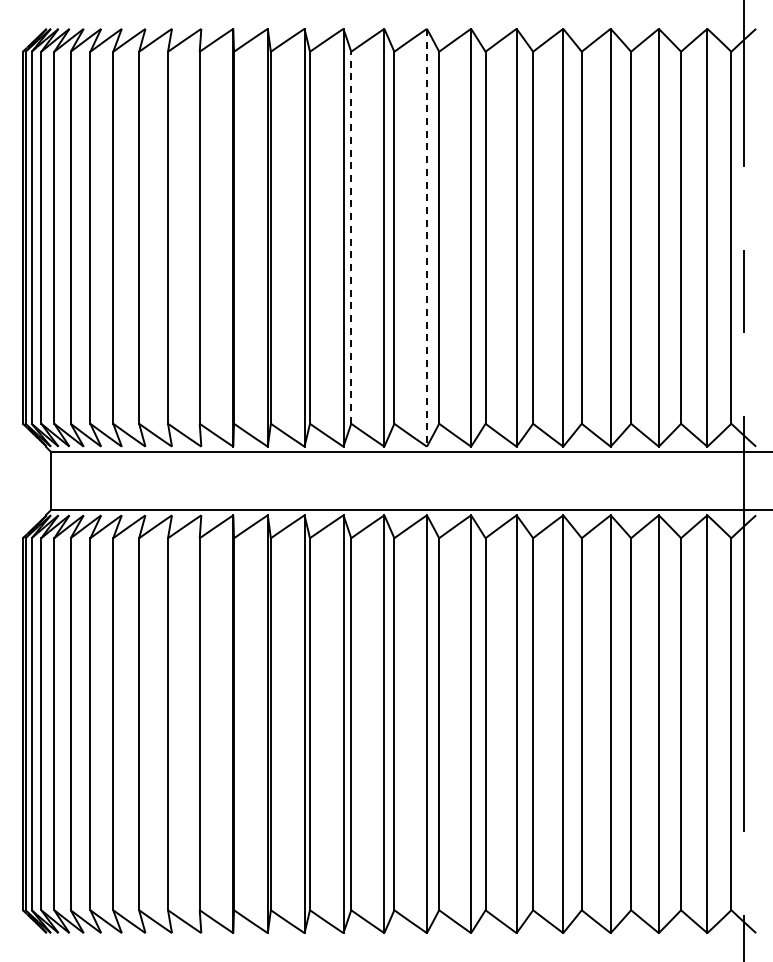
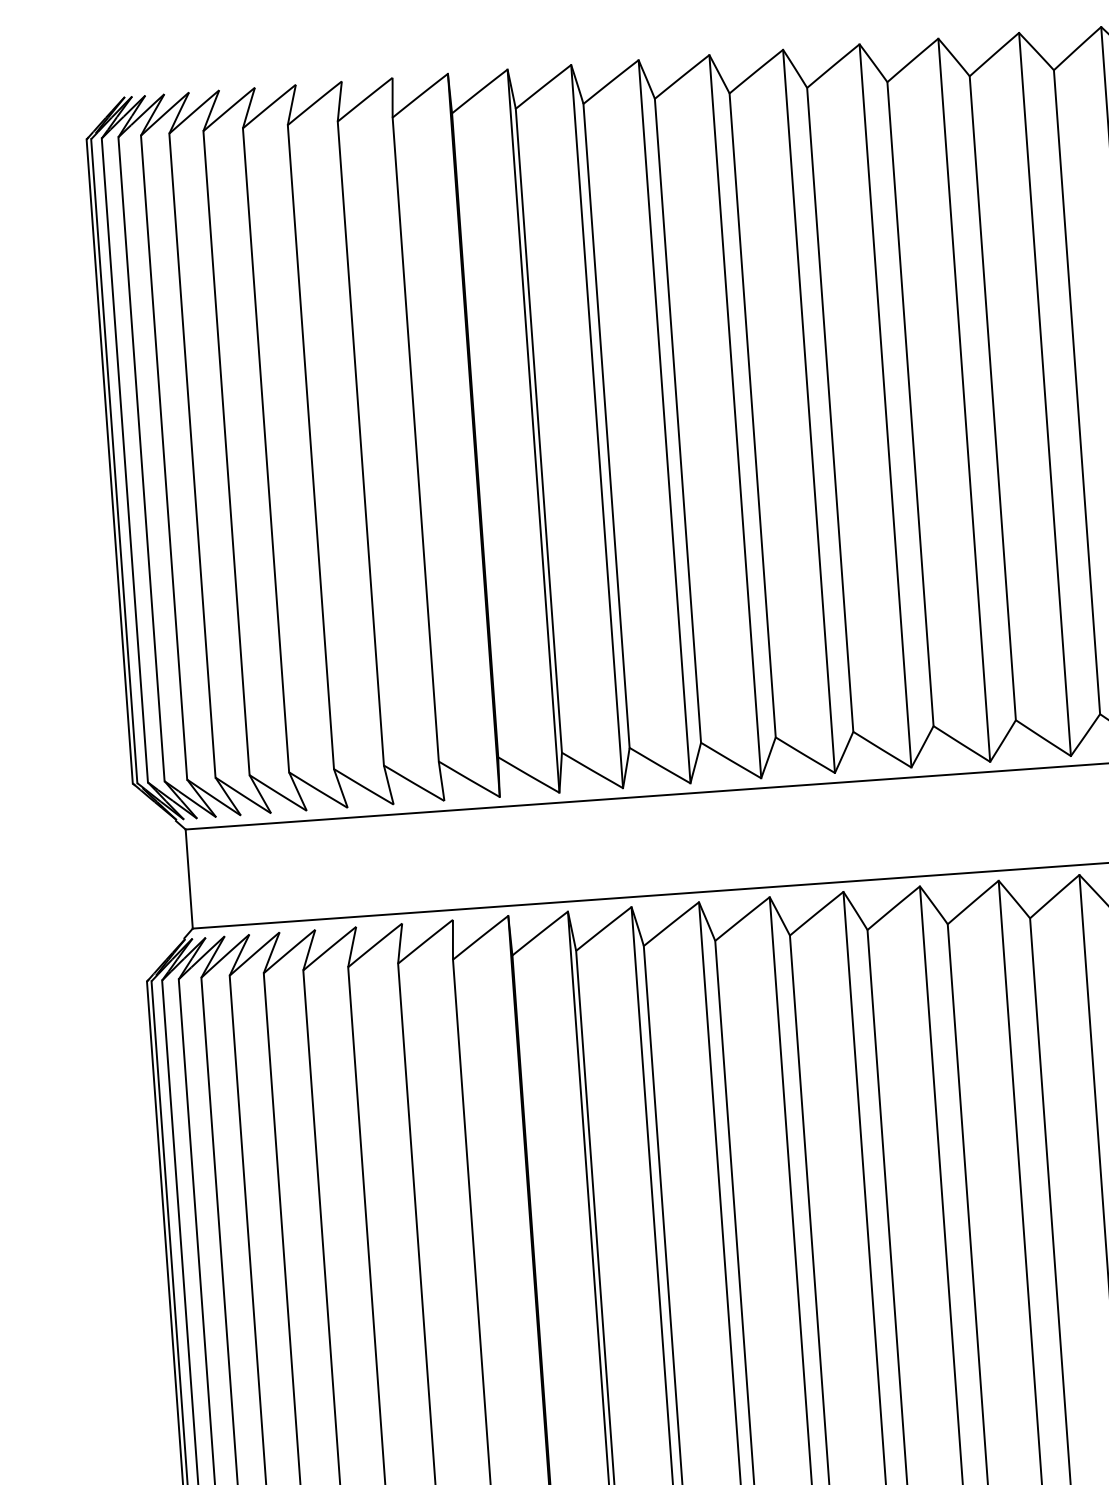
line: (351, 237) -> (678, 420), dashed -> solid
line: (426, 237) -> (808, 410), dashed -> solid

